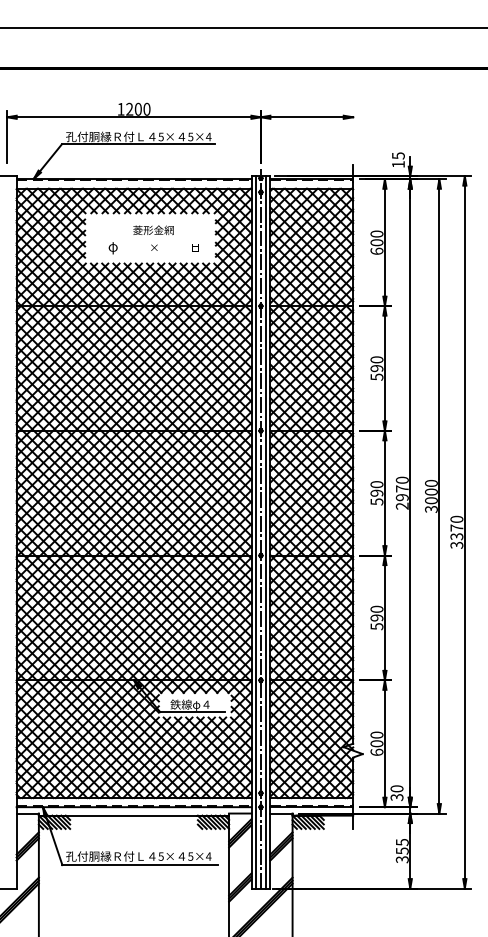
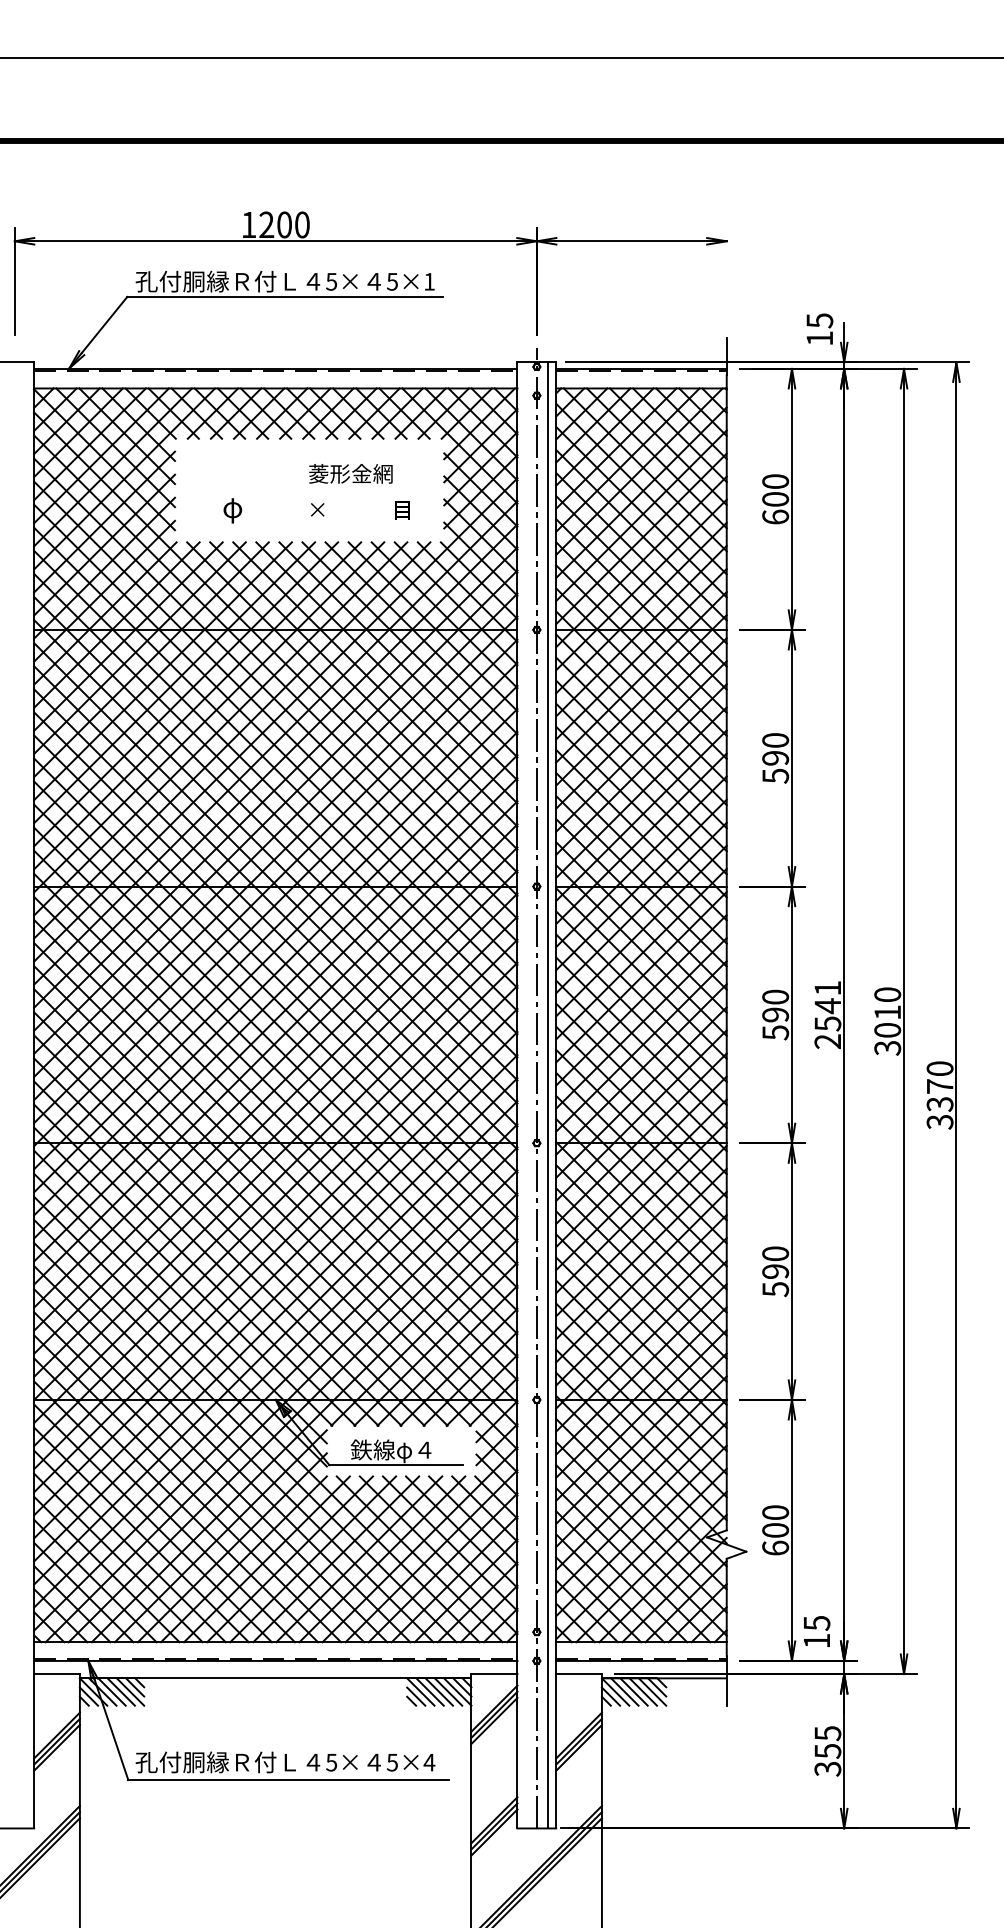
text: (208, 136) -> (428, 280), 5×4 -> 5×1
text: (153, 229) -> (350, 472), moved
text: (401, 488) -> (826, 1005), 2970 -> 2541
text: (431, 491) -> (887, 1011), 3000 -> 3010
line: (255, 532) -> (525, 1095), removed
text: (396, 793) -> (815, 1632), 30 -> 15

